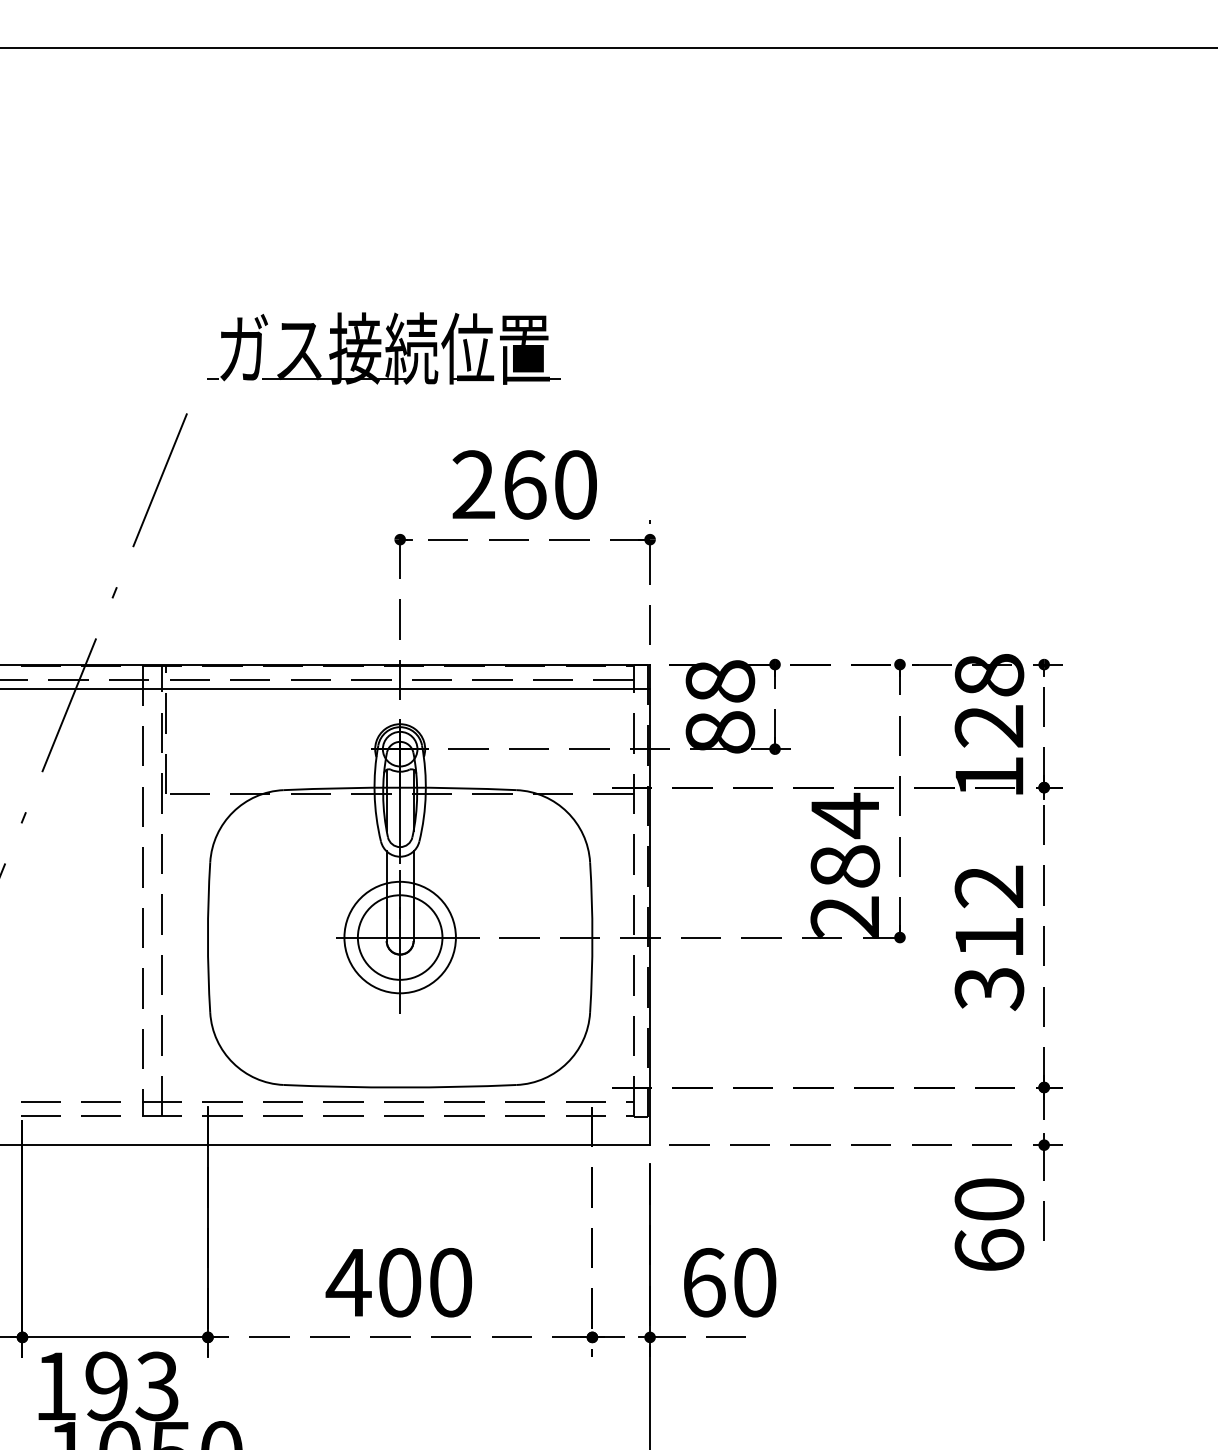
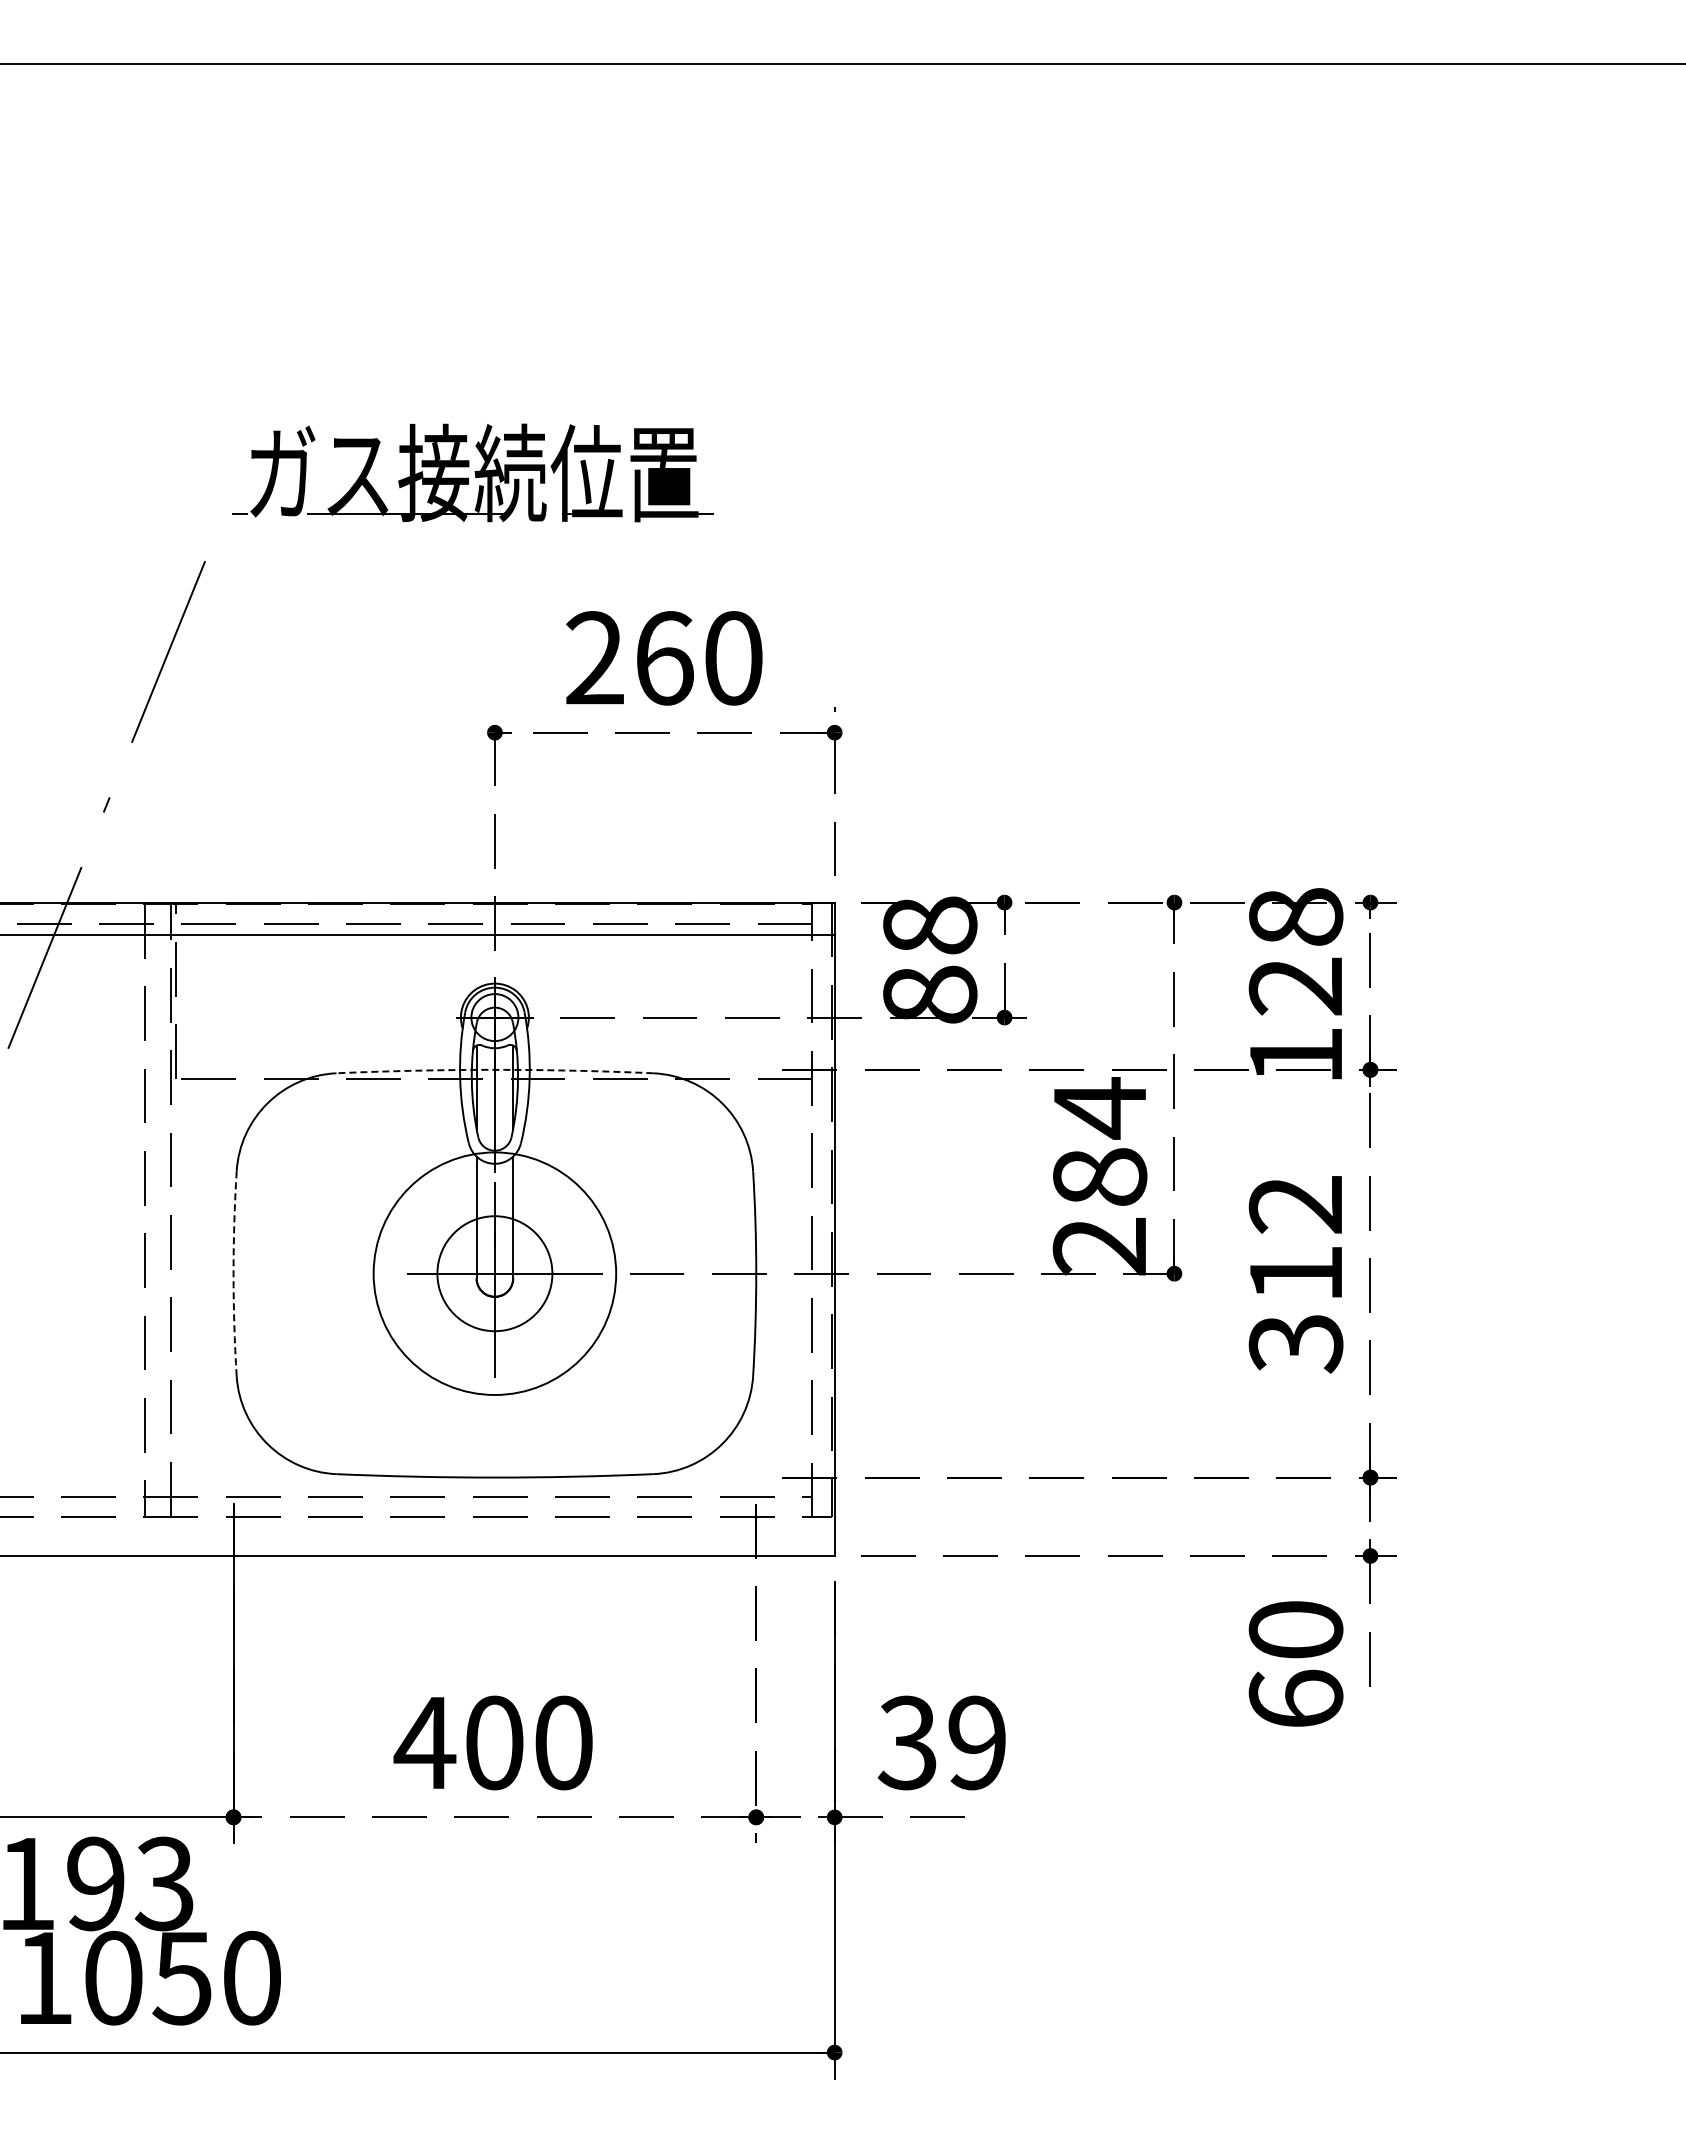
arc: (399, 787) -> (494, 1069), solid -> dashed
arc: (207, 937) -> (233, 1273), solid -> dashed
circle: (399, 937) -> (494, 1273), size x1.6
text: (728, 1282) -> (941, 1742), 60 -> 39

